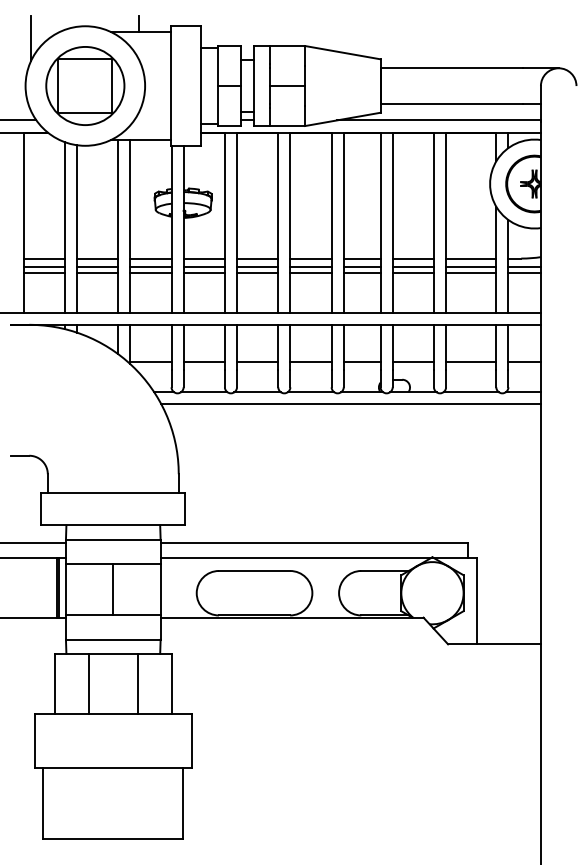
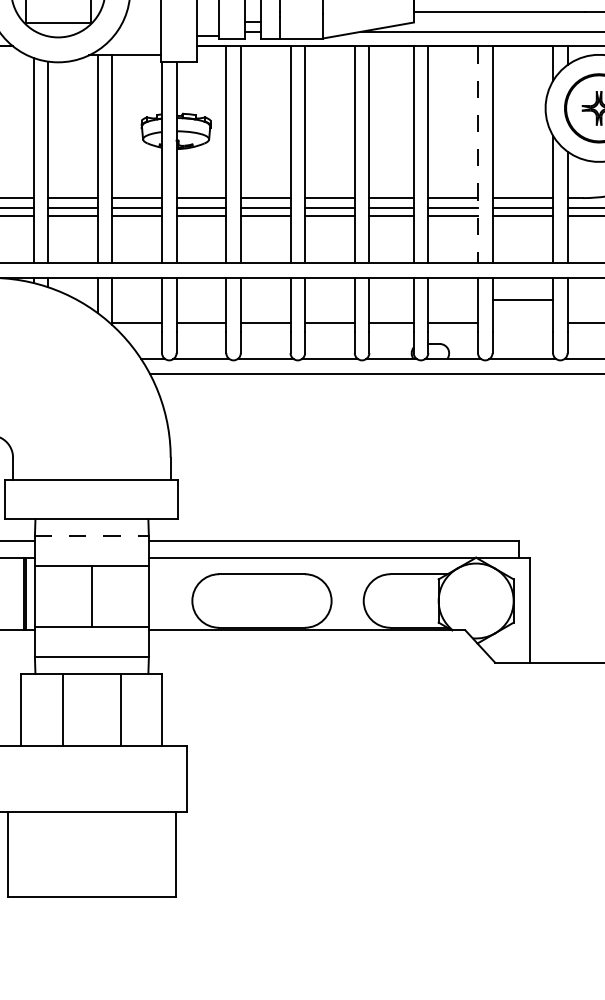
line: (433, 223) -> (477, 155), solid -> dashed
line: (471, 361) -> (523, 299), moved
line: (113, 539) -> (92, 536), solid -> dashed

